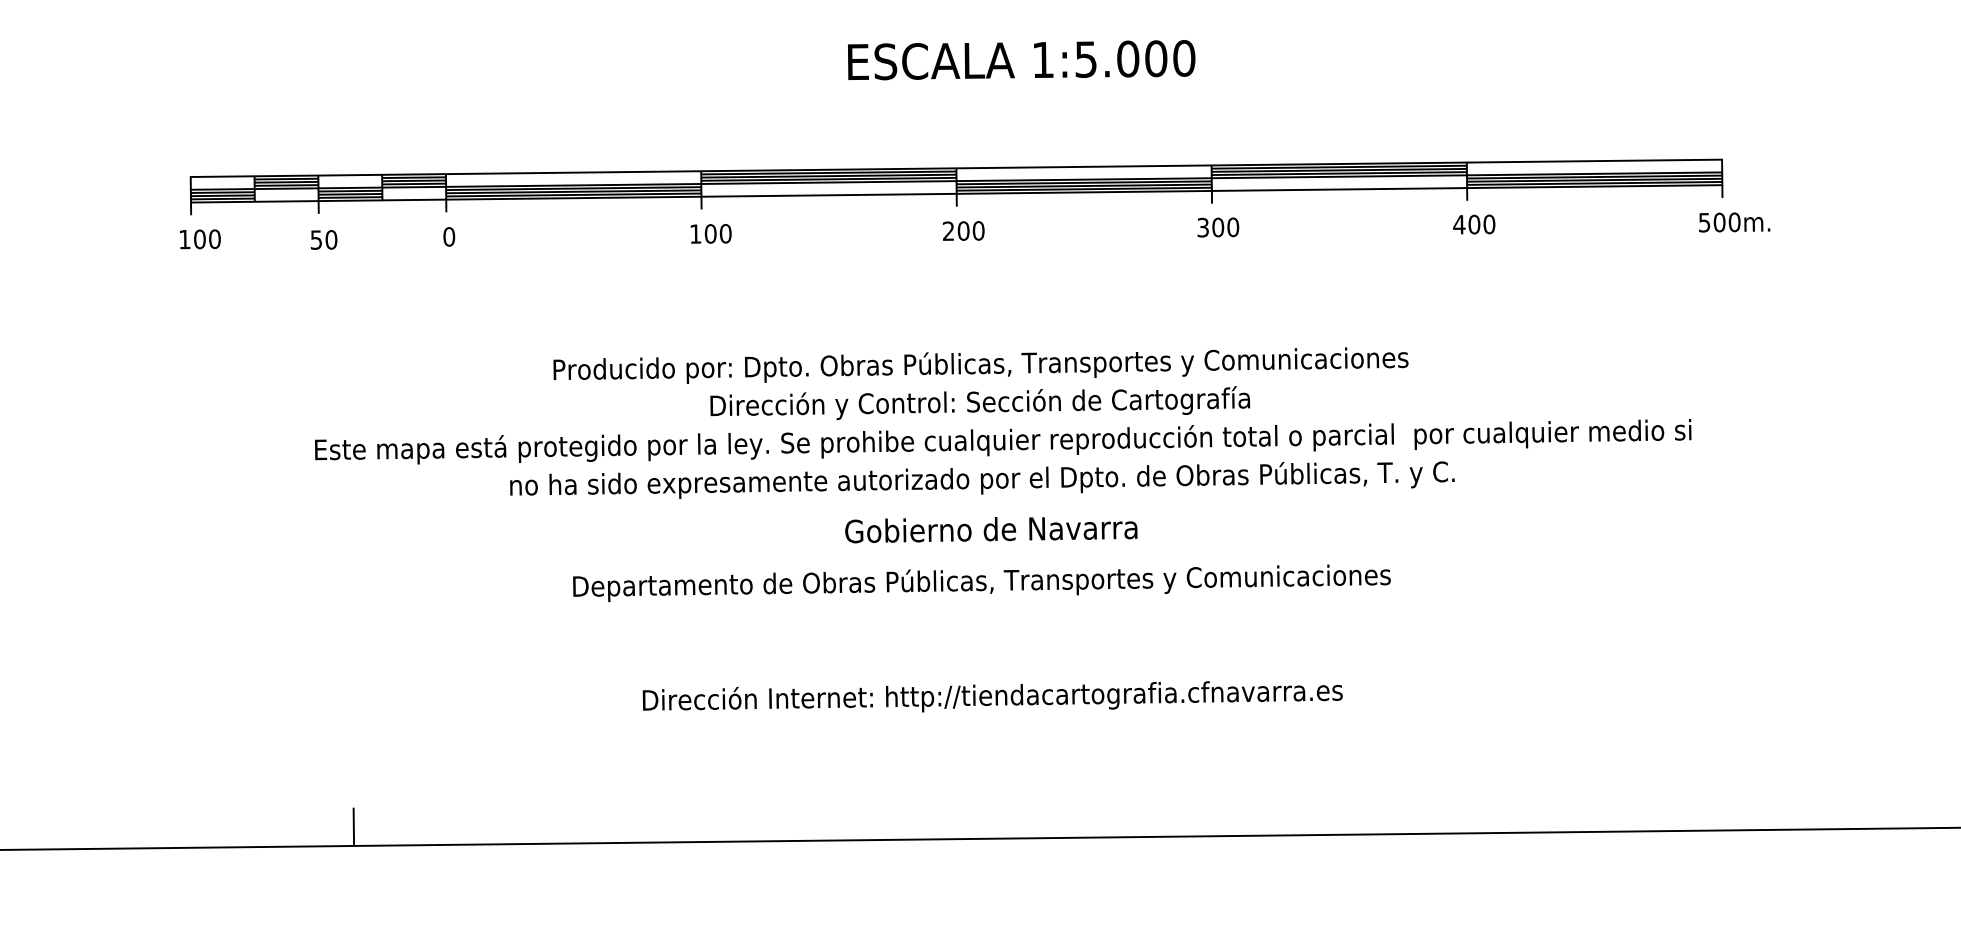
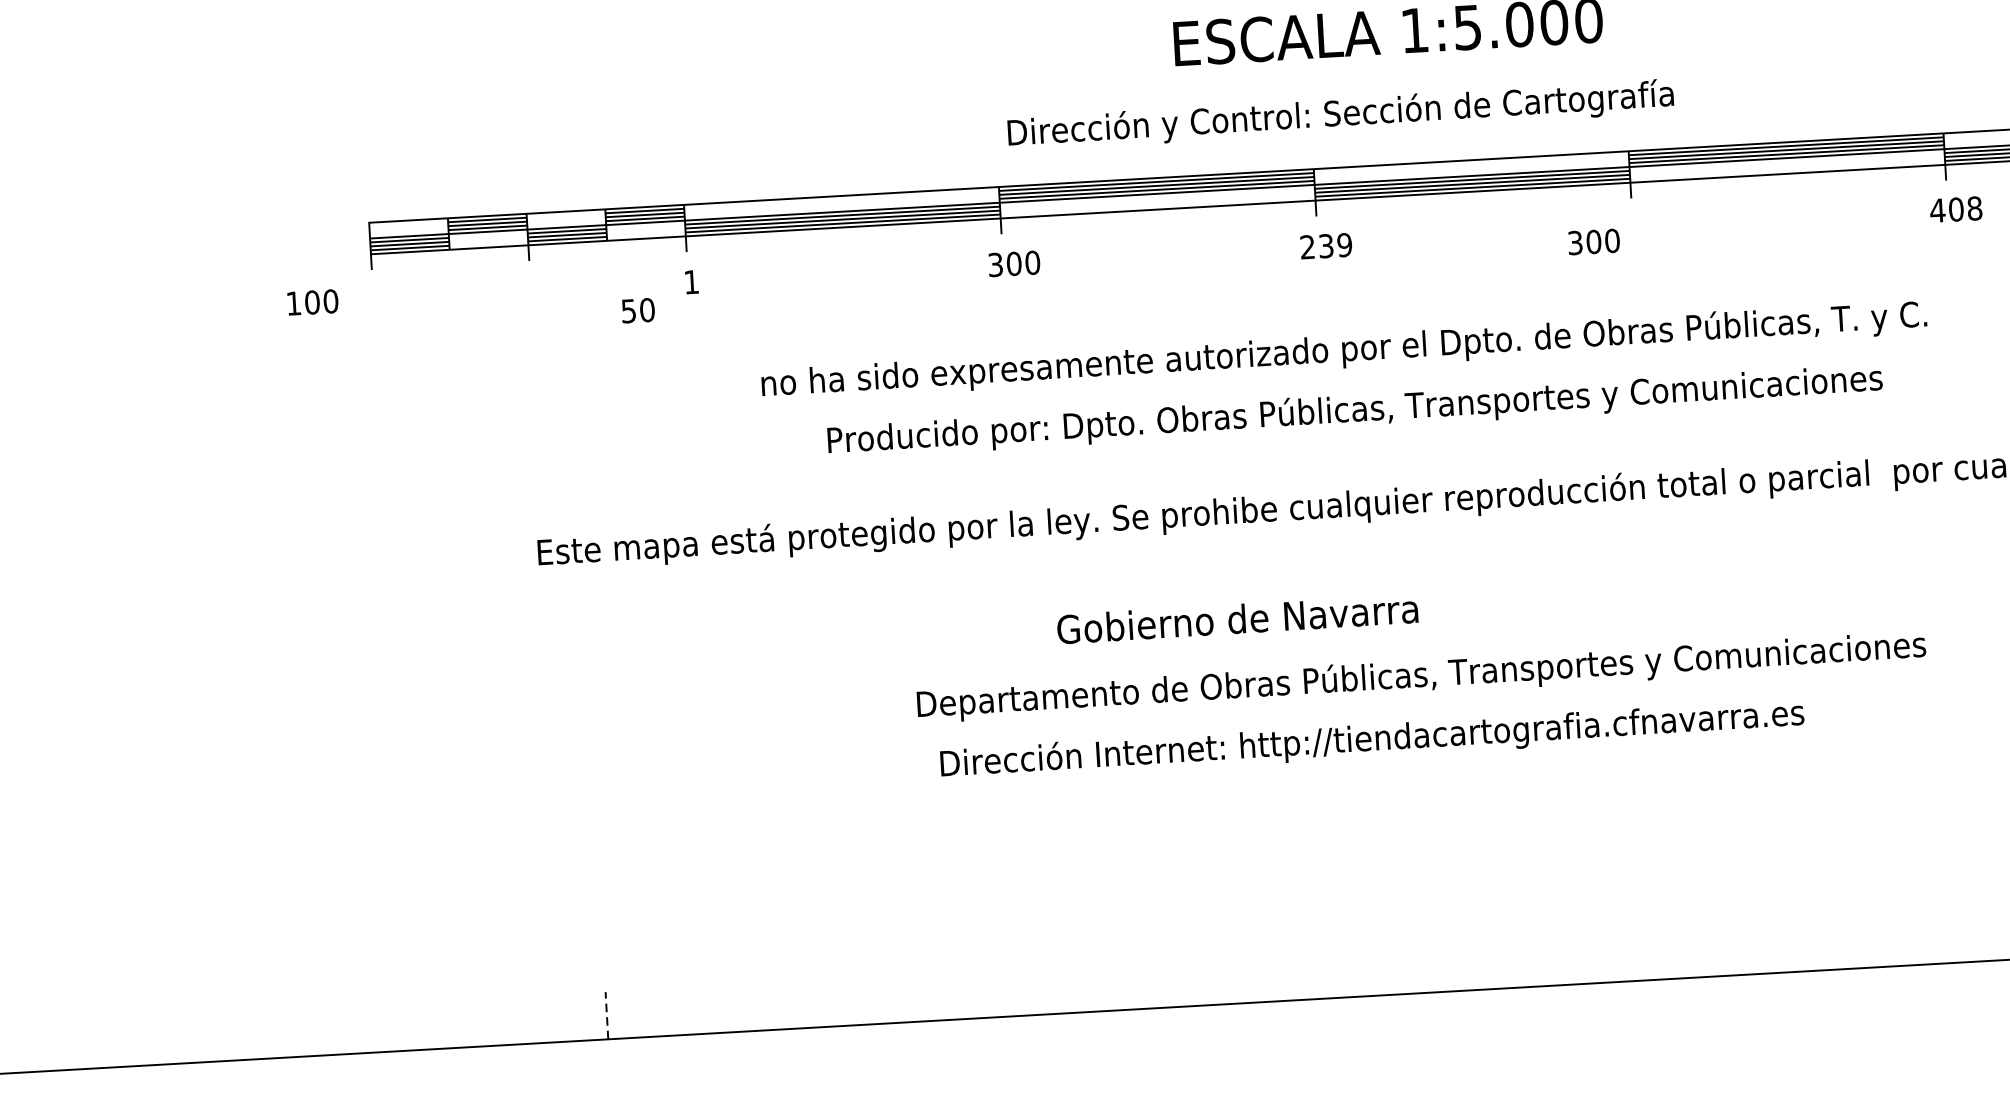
text: (1489, 224) -> (1974, 208), 400 -> 408
text: (1218, 227) -> (1594, 241), moved
text: (970, 230) -> (1334, 245), 200 -> 239
text: (695, 233) -> (995, 264), 100 -> 300
text: (449, 236) -> (691, 281), 0 -> 1
text: (200, 239) -> (313, 302), moved
text: (324, 239) -> (638, 310), moved
text: (980, 403) -> (1341, 114), moved
text: (982, 479) -> (1344, 349), moved
text: (991, 530) -> (1237, 620), moved
text: (981, 583) -> (1421, 677), moved
text: (992, 696) -> (1371, 739), moved
line: (353, 826) -> (606, 1015), solid -> dashed

